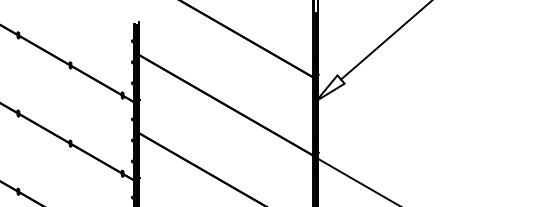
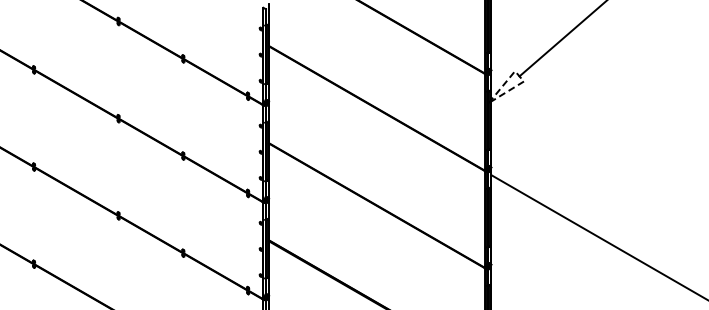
line: (341, 79) -> (519, 76), solid -> dashed

